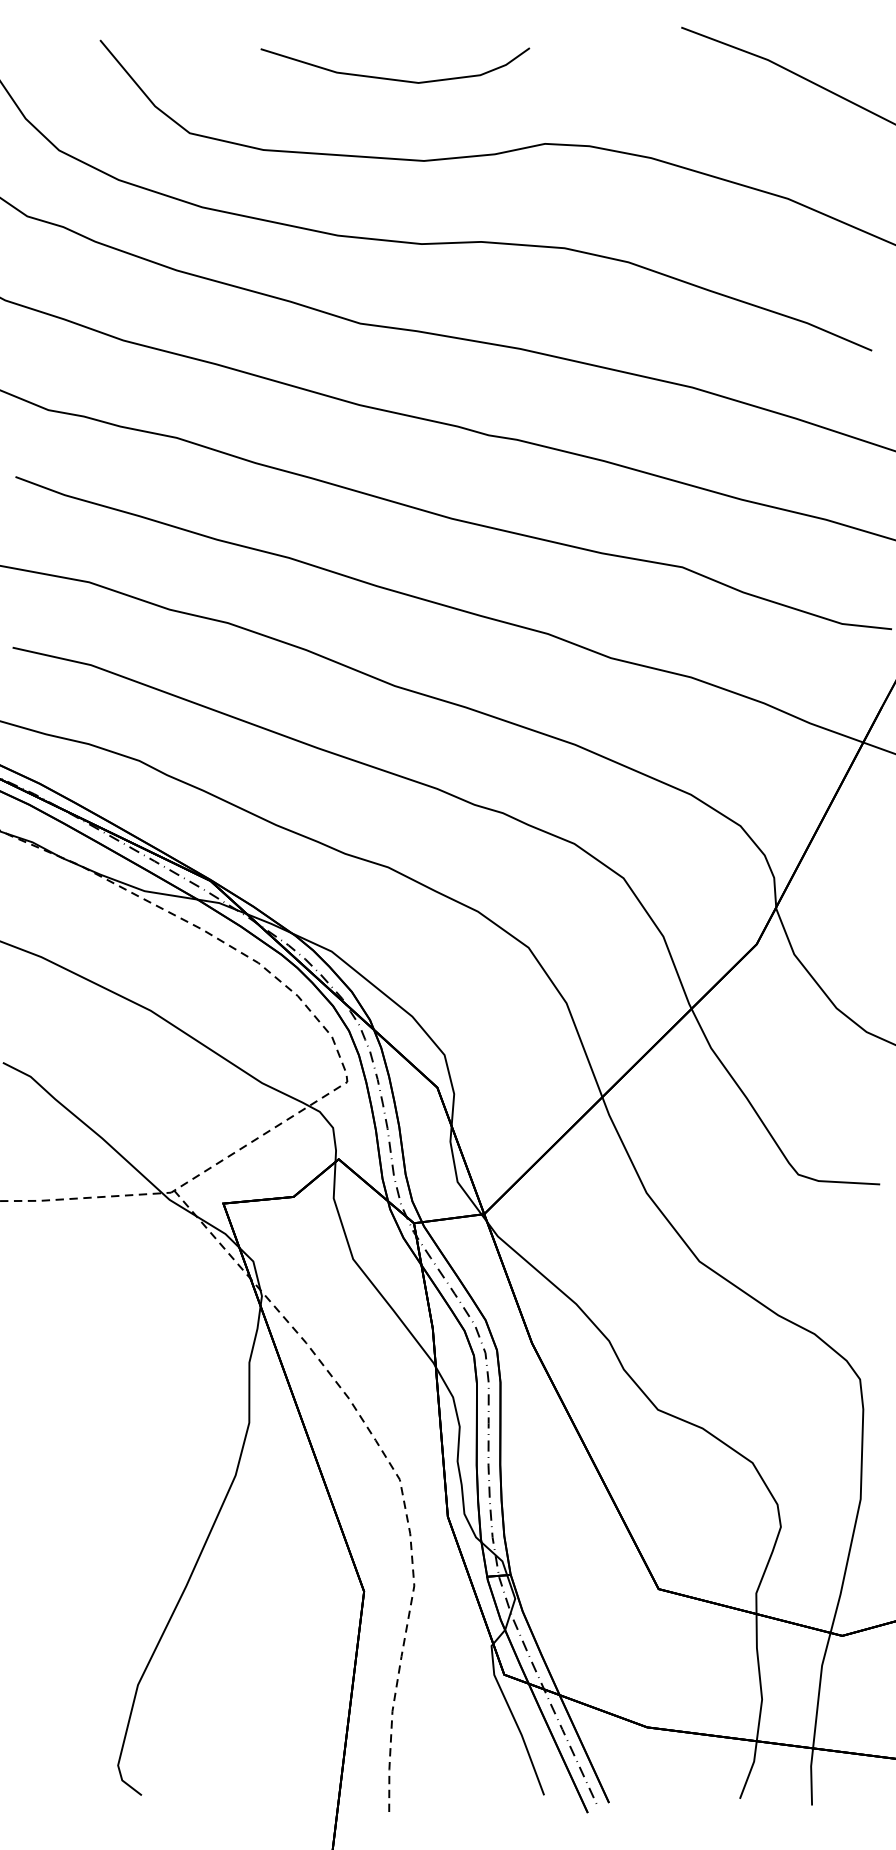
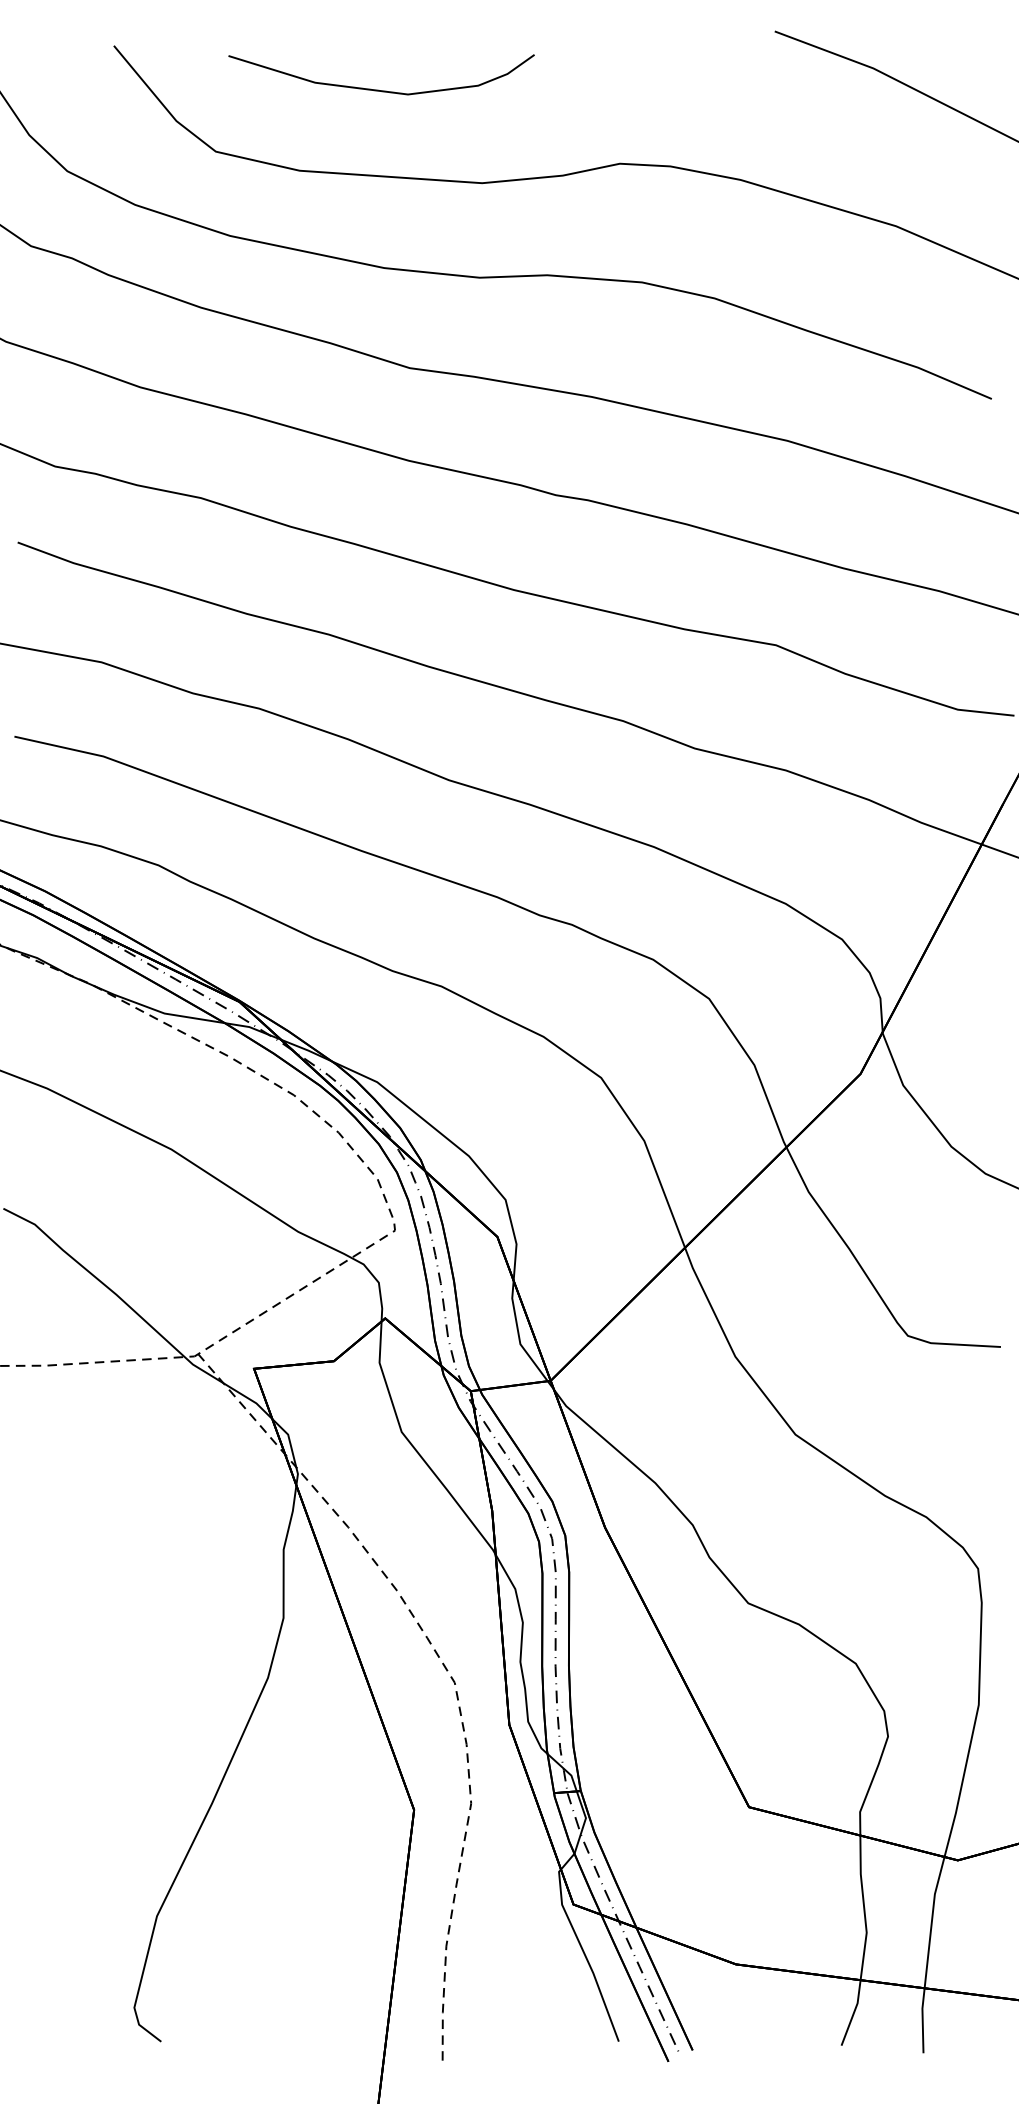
curve: (392, 78) -> (378, 89), moved

